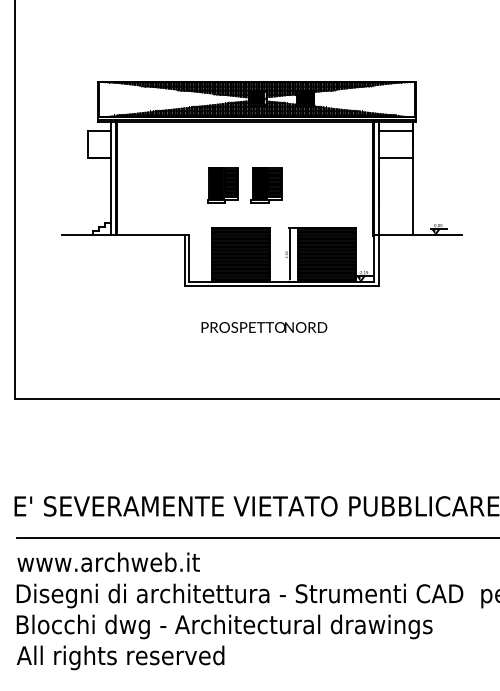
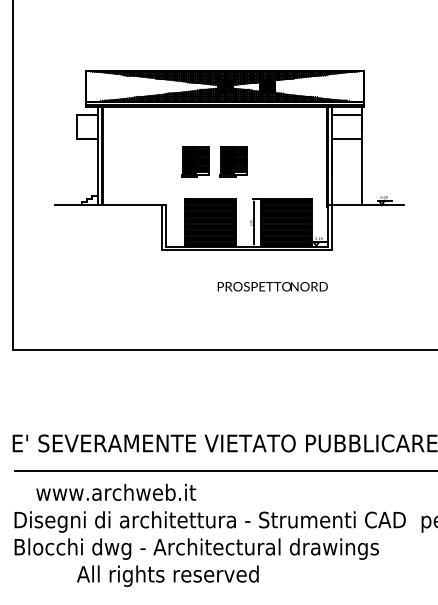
text: (264, 327) -> (272, 286), moved
text: (108, 562) -> (116, 492), moved
text: (120, 657) -> (167, 575), moved

